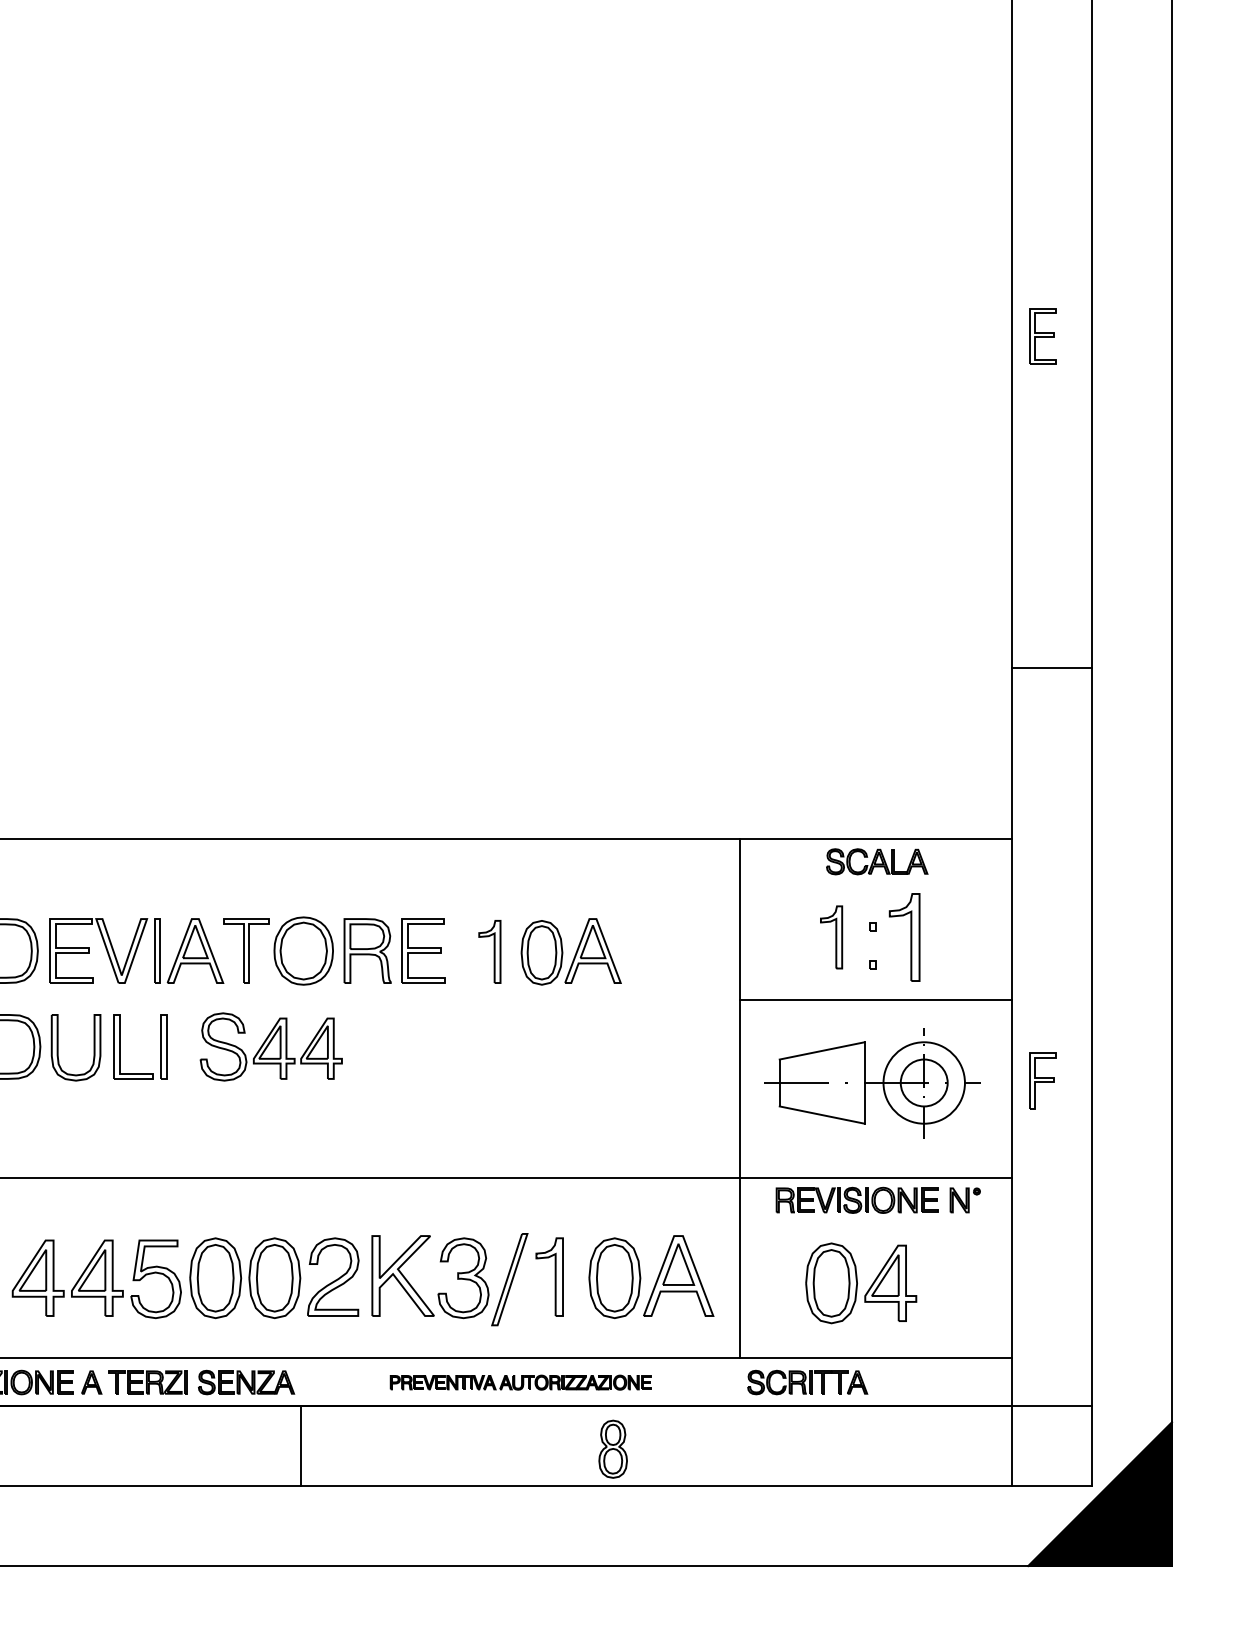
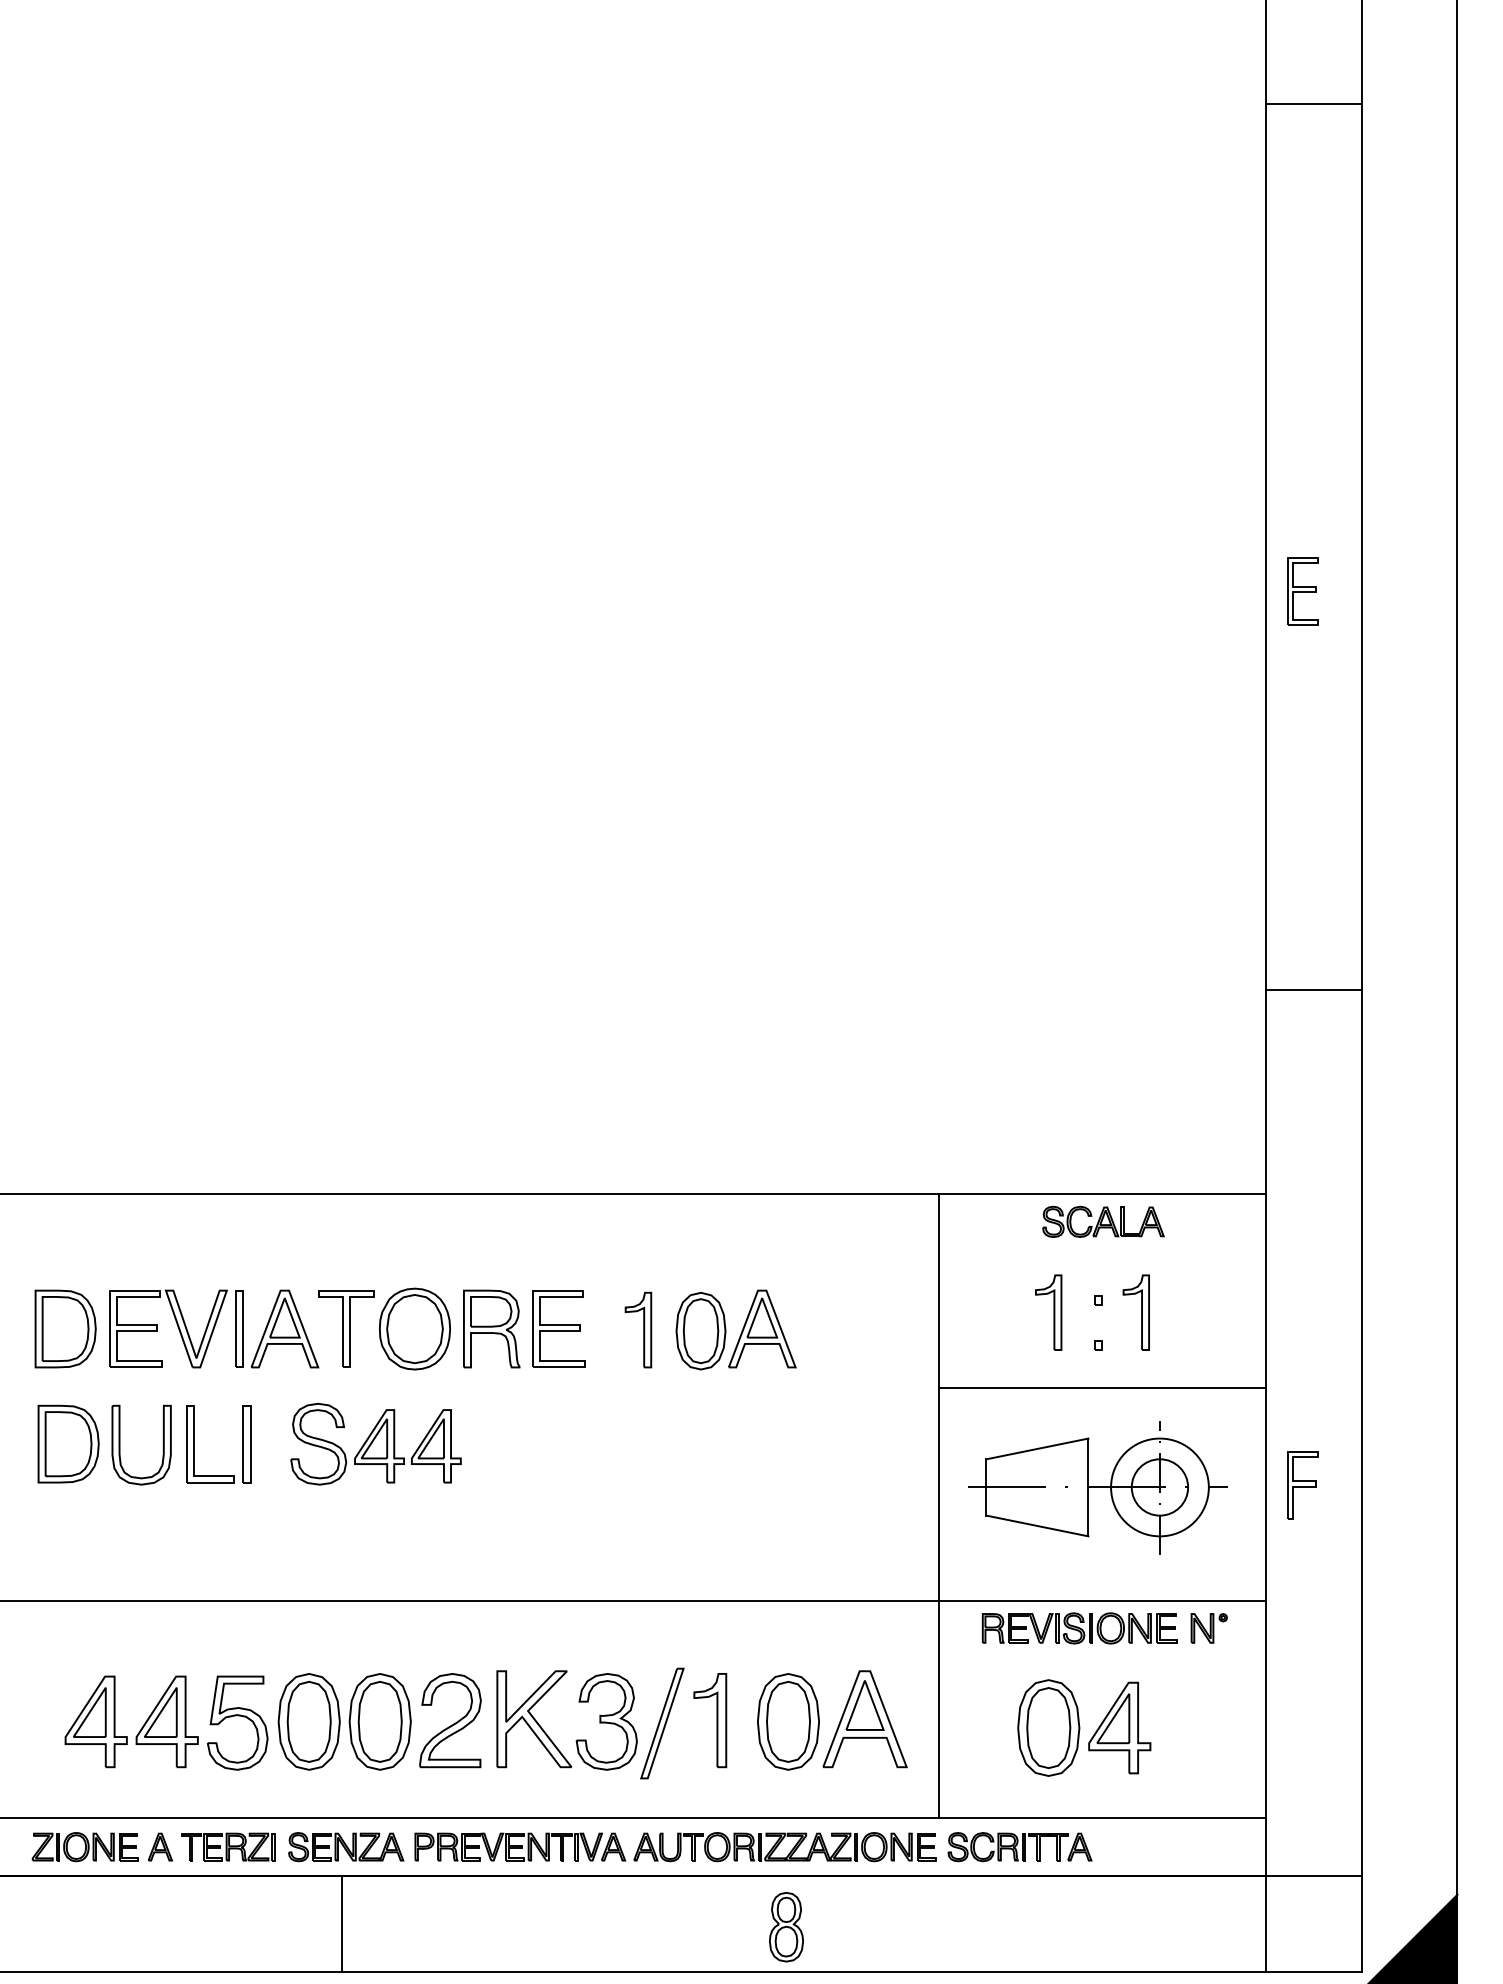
part: (903, 937) -> (1135, 1312), size x0.71
part: (520, 1382) -> (675, 1847), size x1.67
line: (300, 1446) -> (341, 1923), moved

